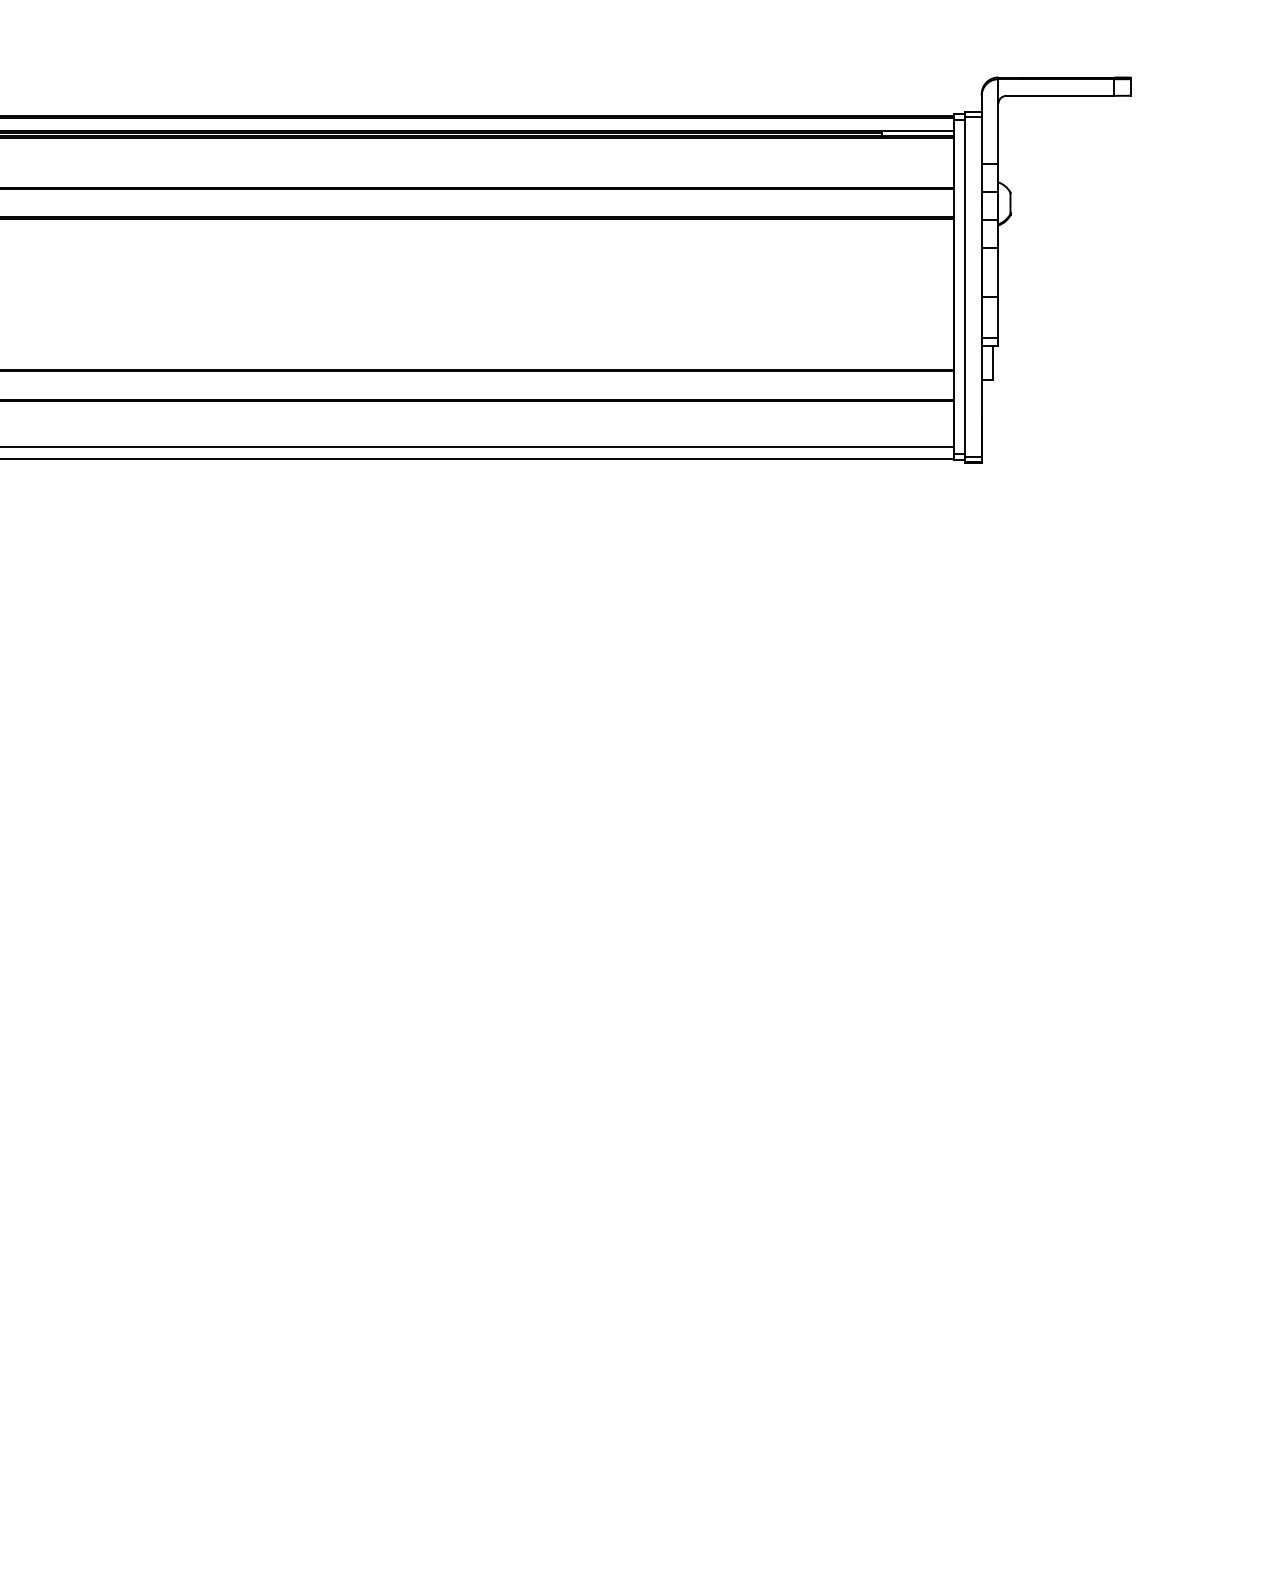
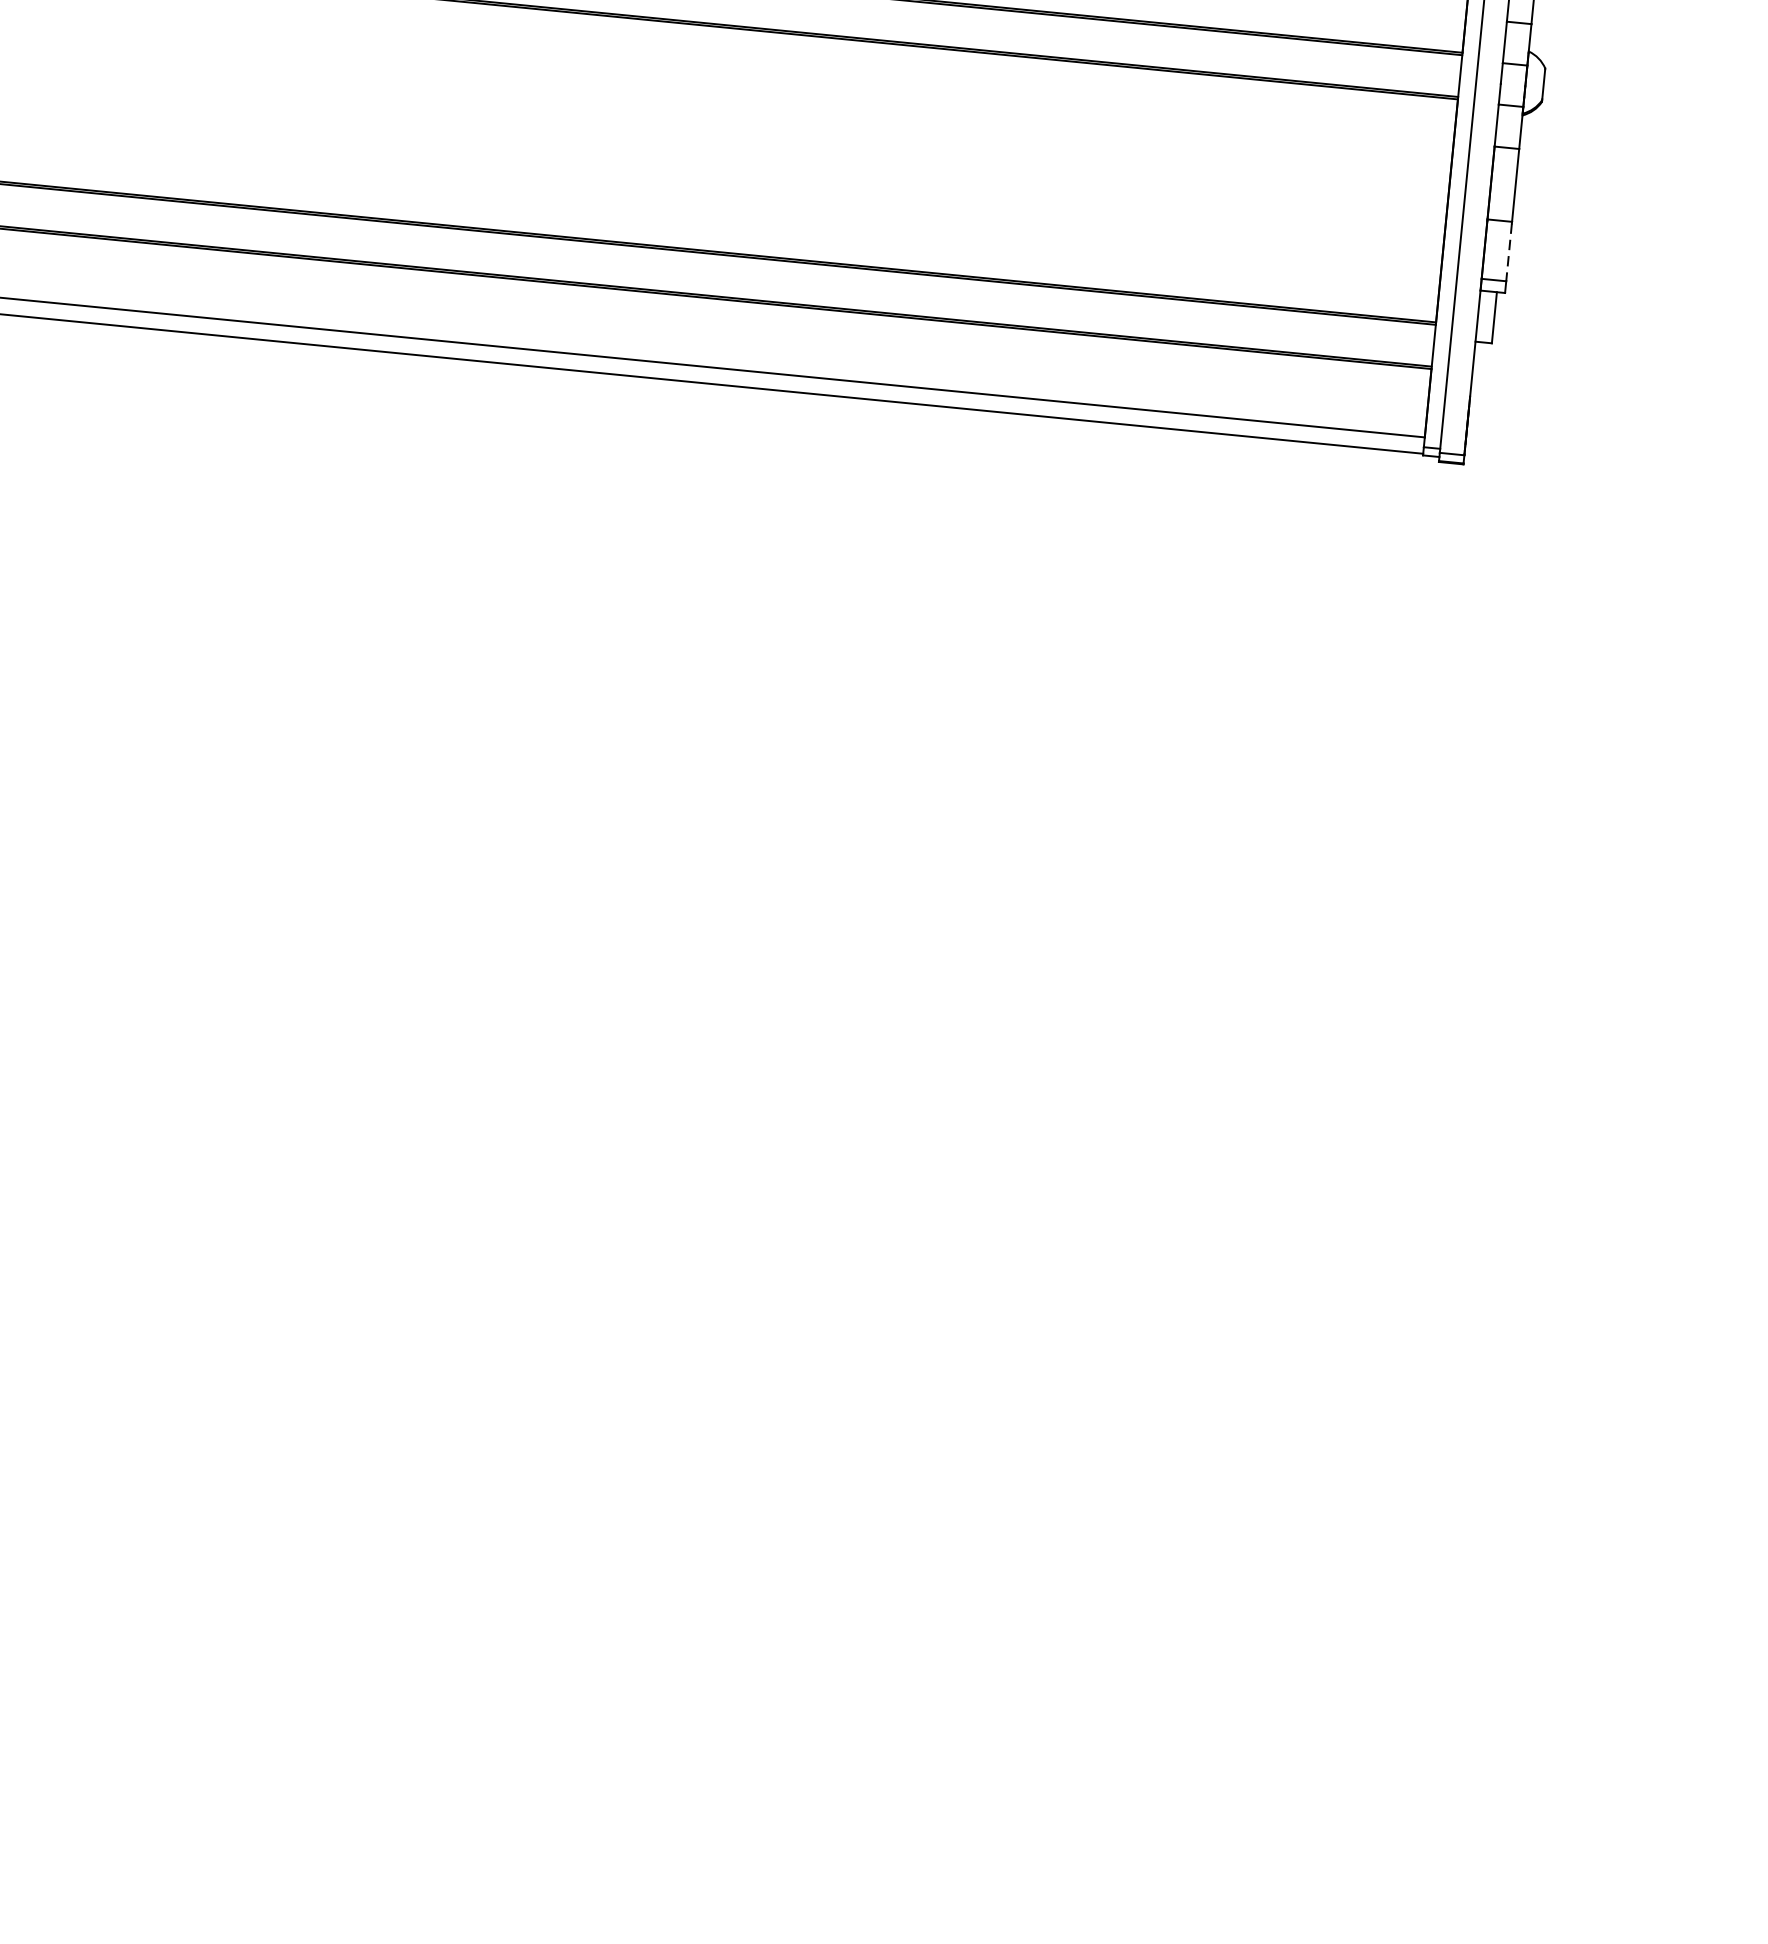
line: (998, 318) -> (1509, 252), solid -> dashed

